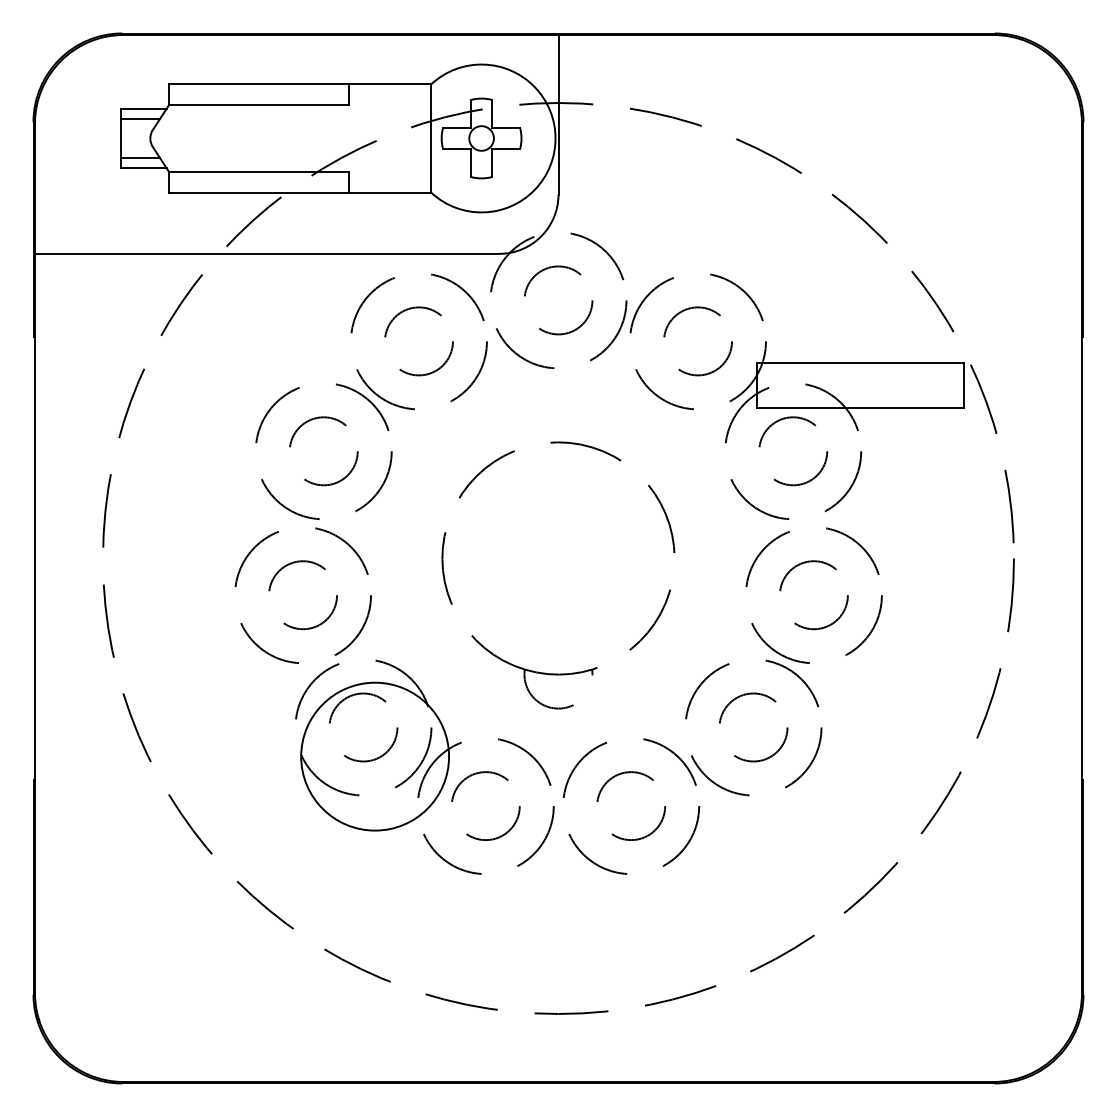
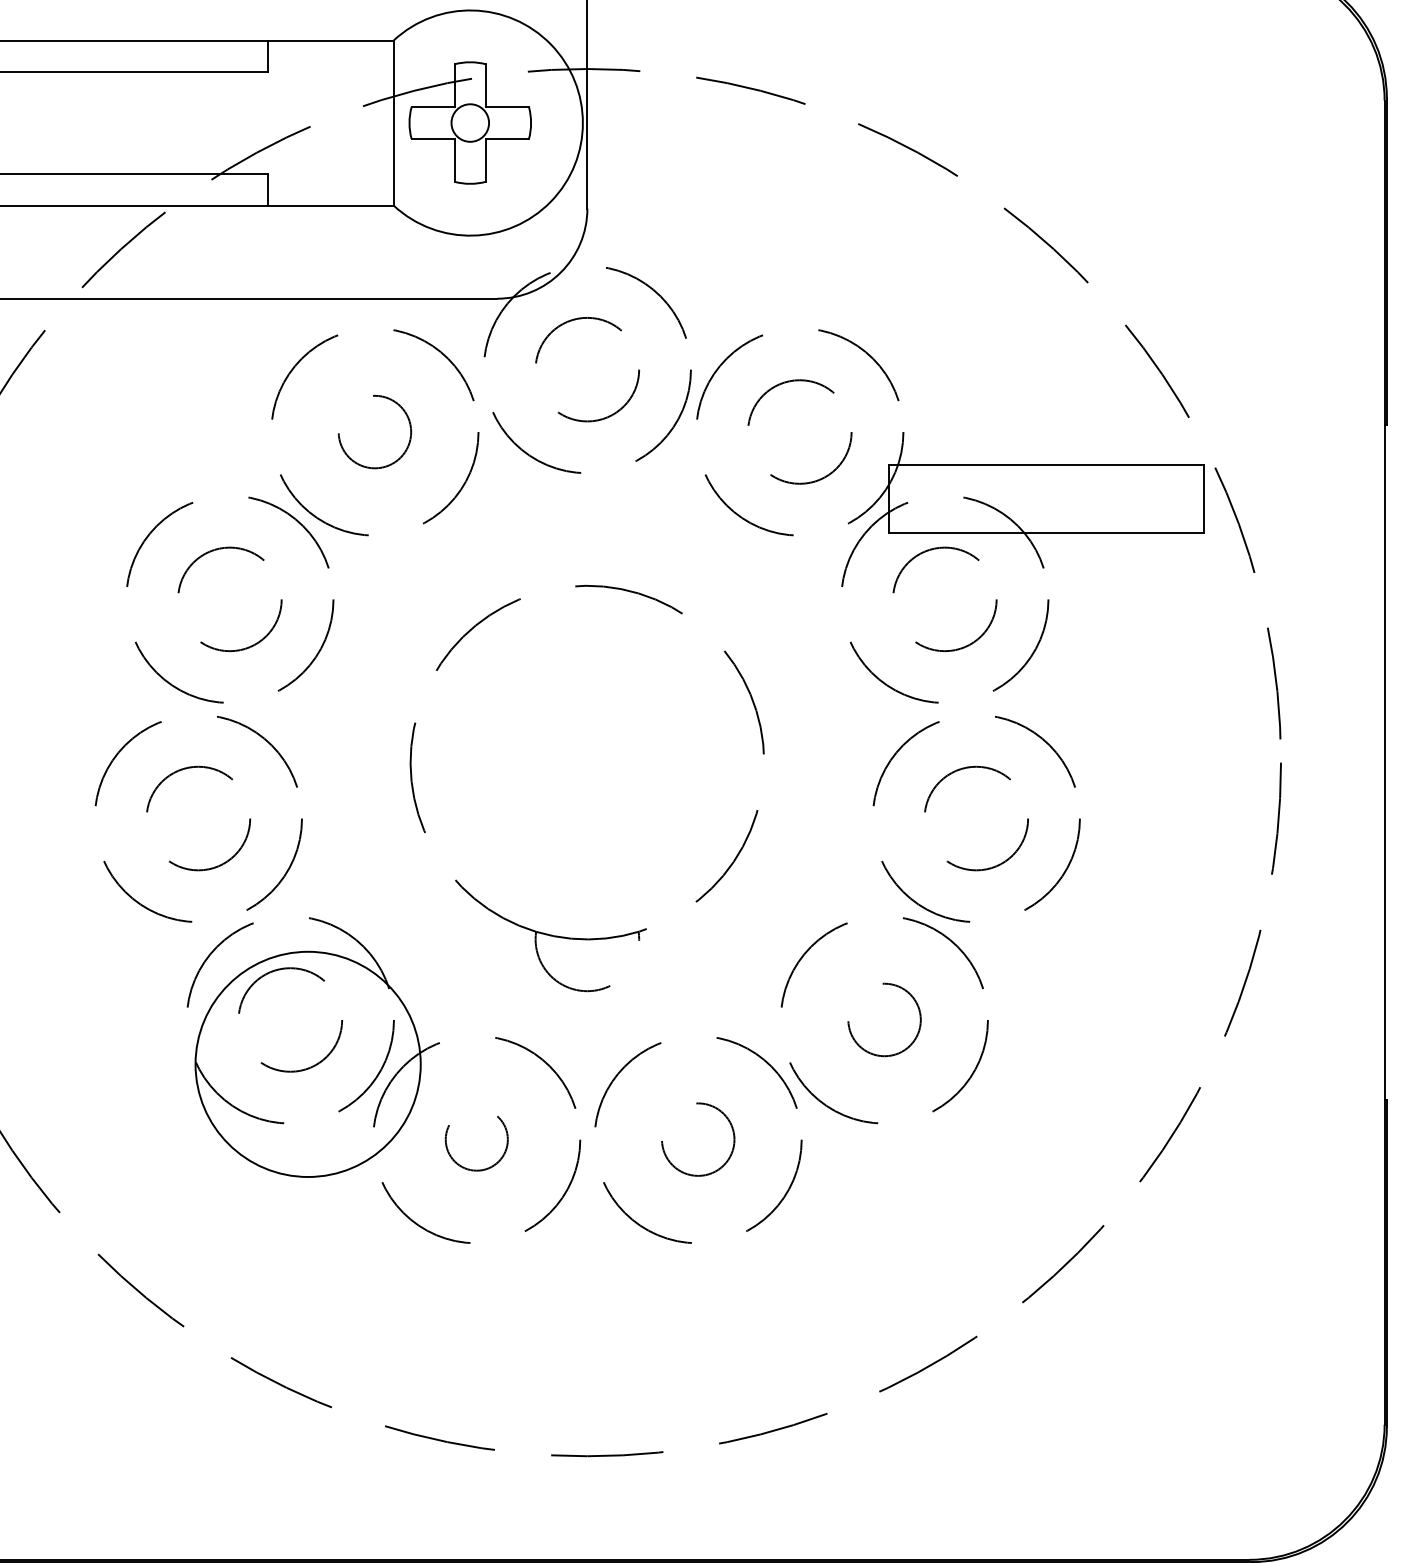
circle: (418, 341) -> (374, 432), size x0.7
circle: (753, 727) -> (884, 1019), size x0.7
circle: (485, 805) -> (476, 1138), size x0.6
circle: (631, 805) -> (698, 1138), size x0.7

